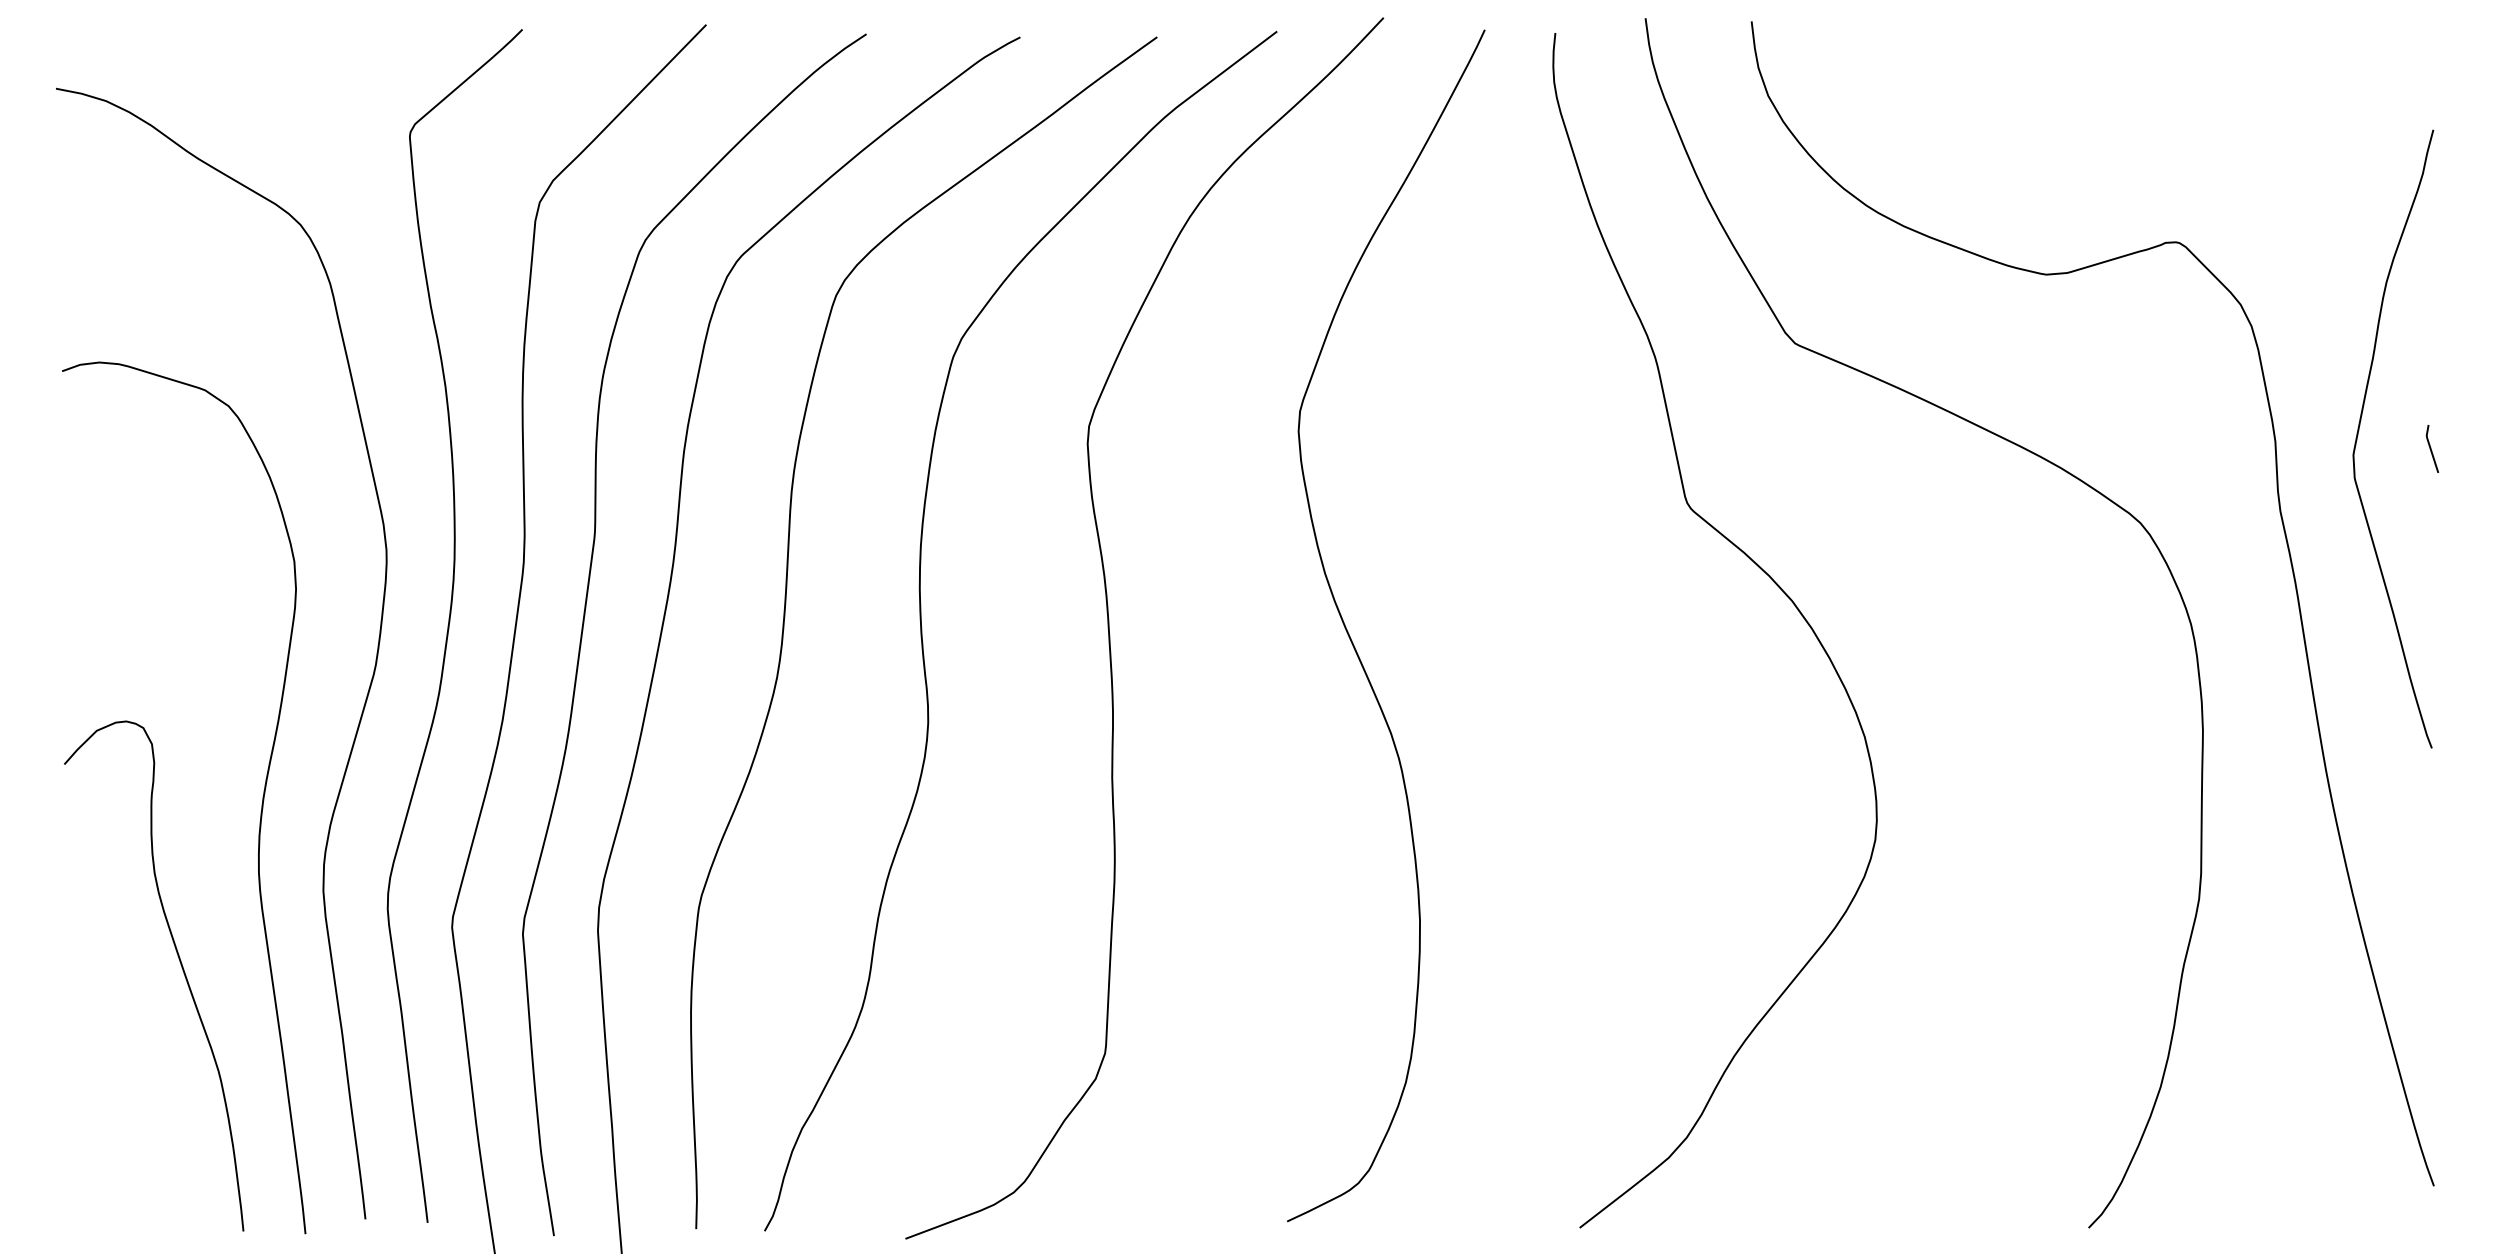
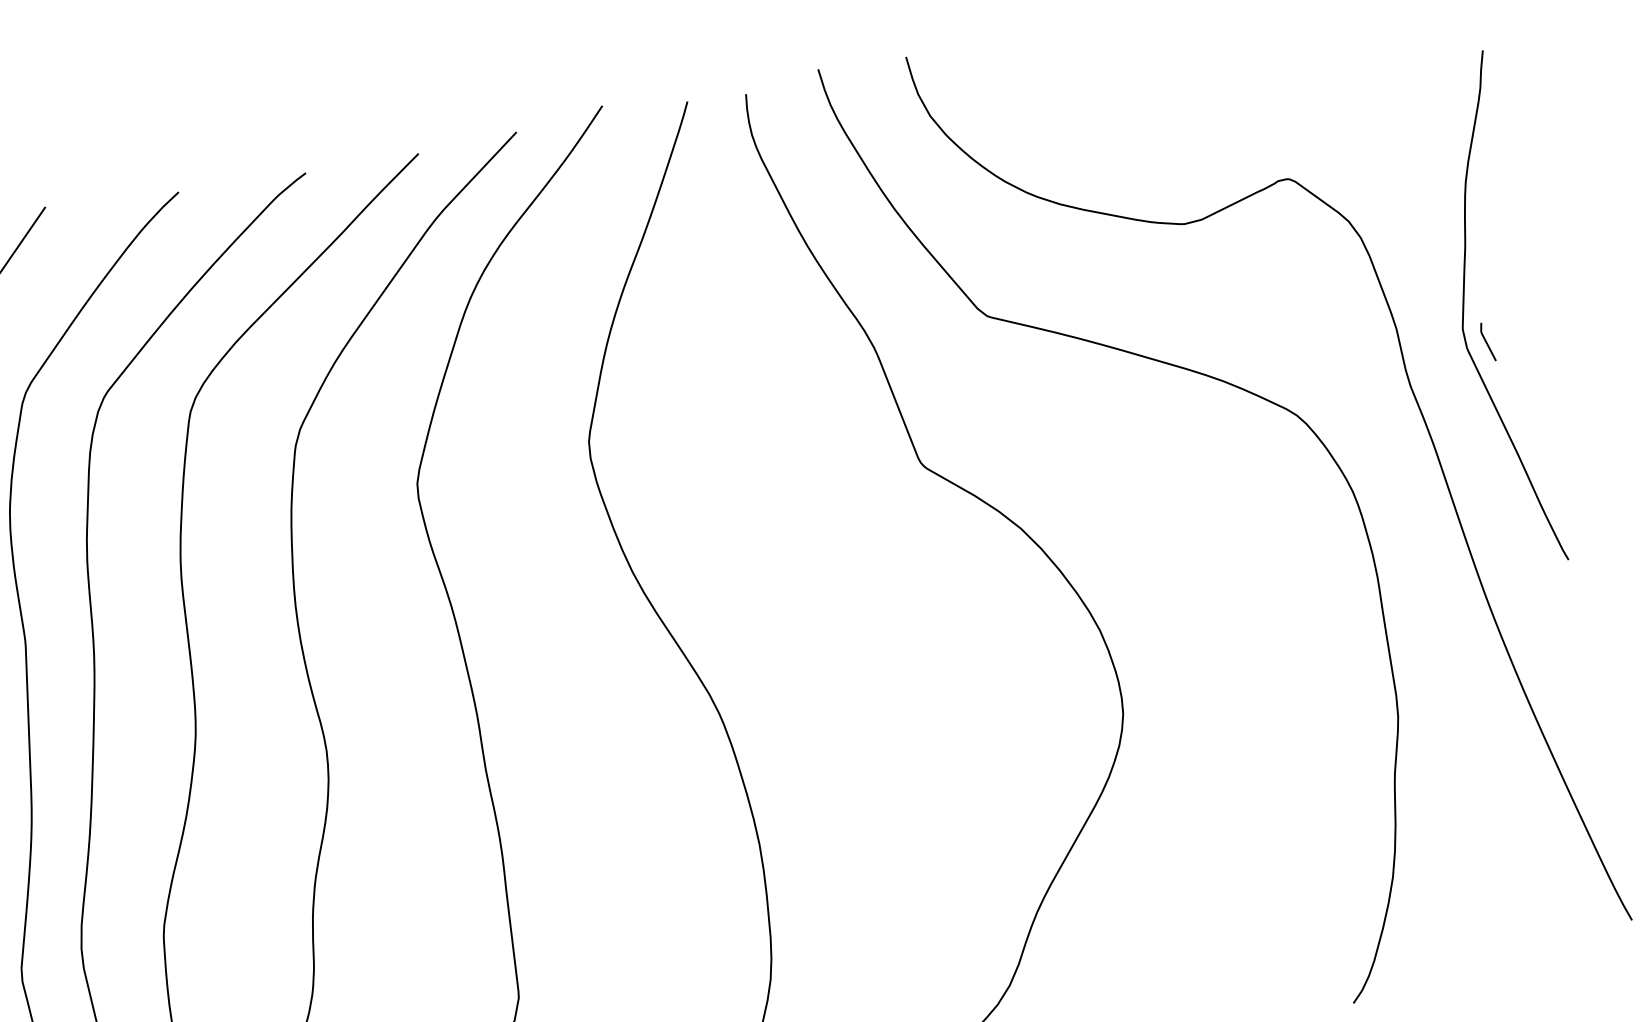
line: (2431, 448) -> (1486, 341), moved

